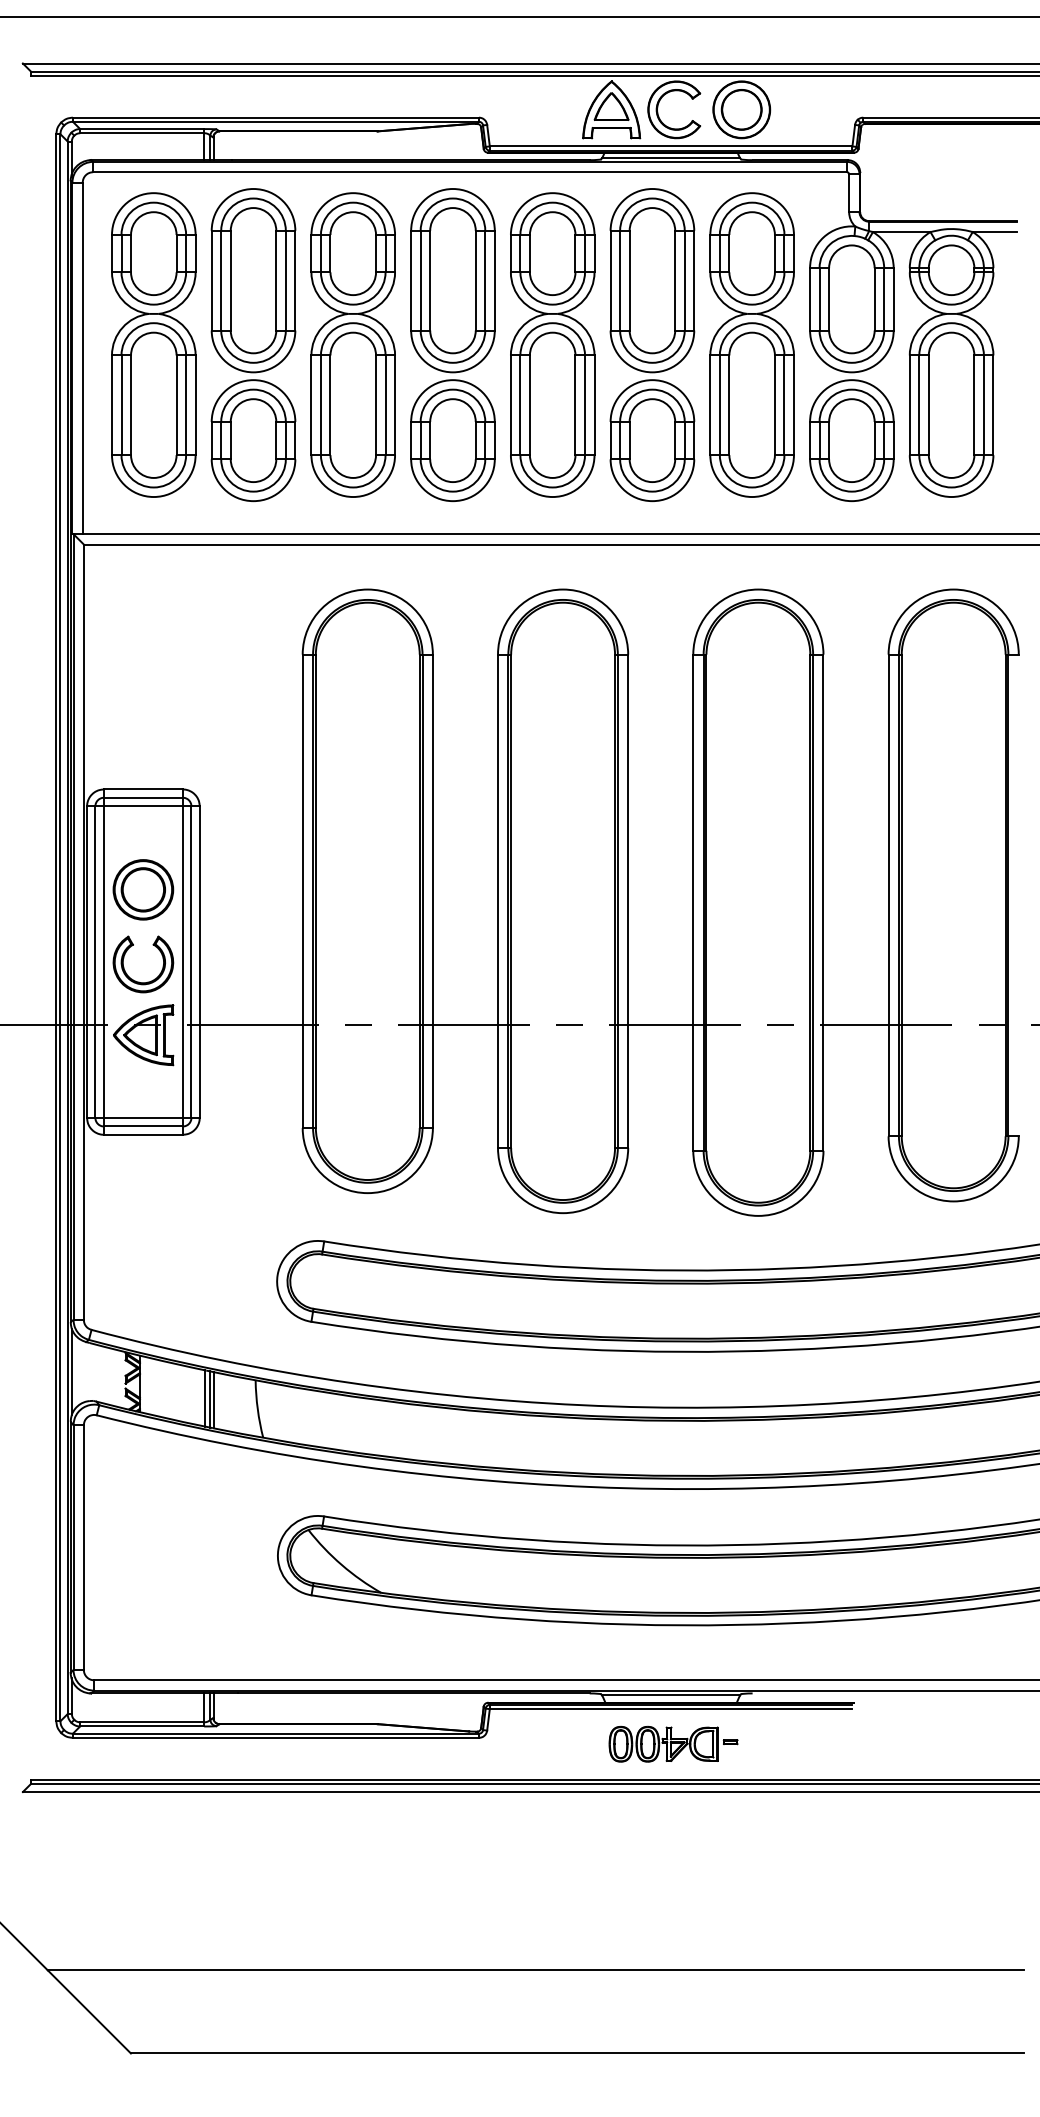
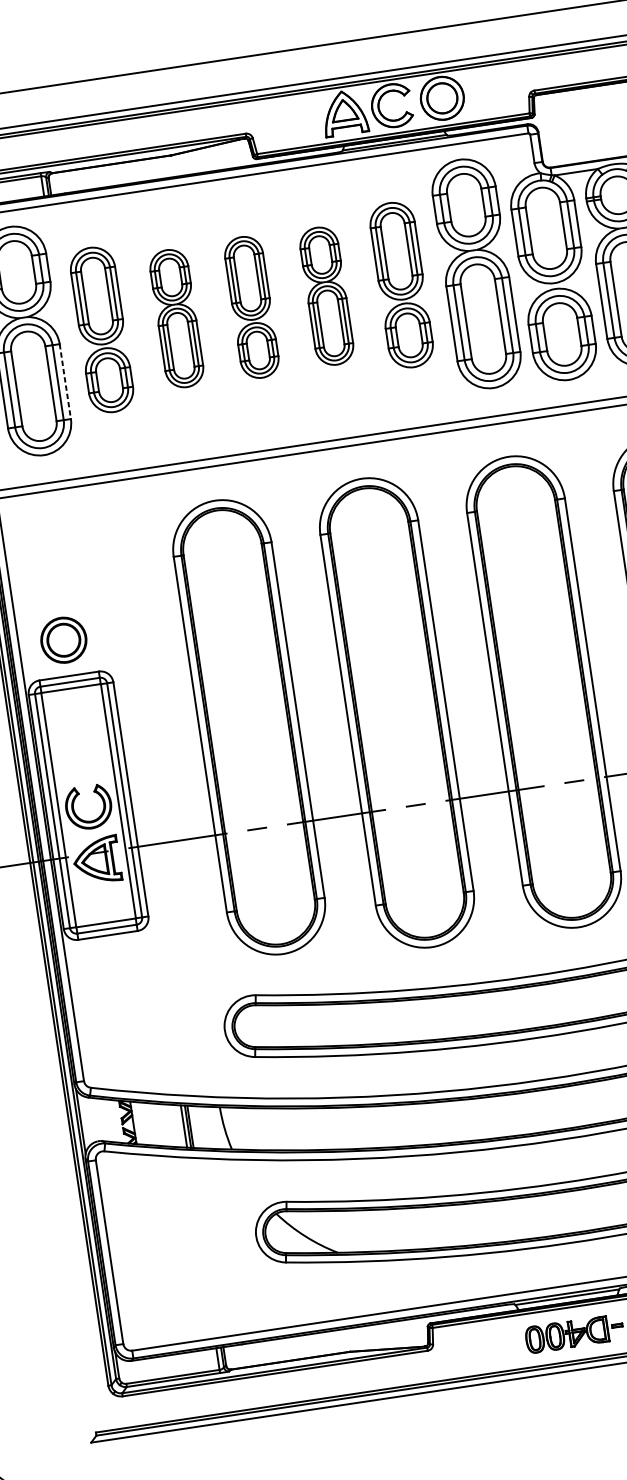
part: (352, 344) -> (176, 318), size x0.6
part: (452, 344) -> (251, 307), size x0.6
part: (552, 344) -> (326, 295), size x0.6
part: (253, 345) -> (102, 330), size x0.7
part: (652, 345) -> (401, 285), size x0.7
line: (195, 405) -> (65, 381), solid -> dashed
part: (143, 889) -> (63, 639), moved

